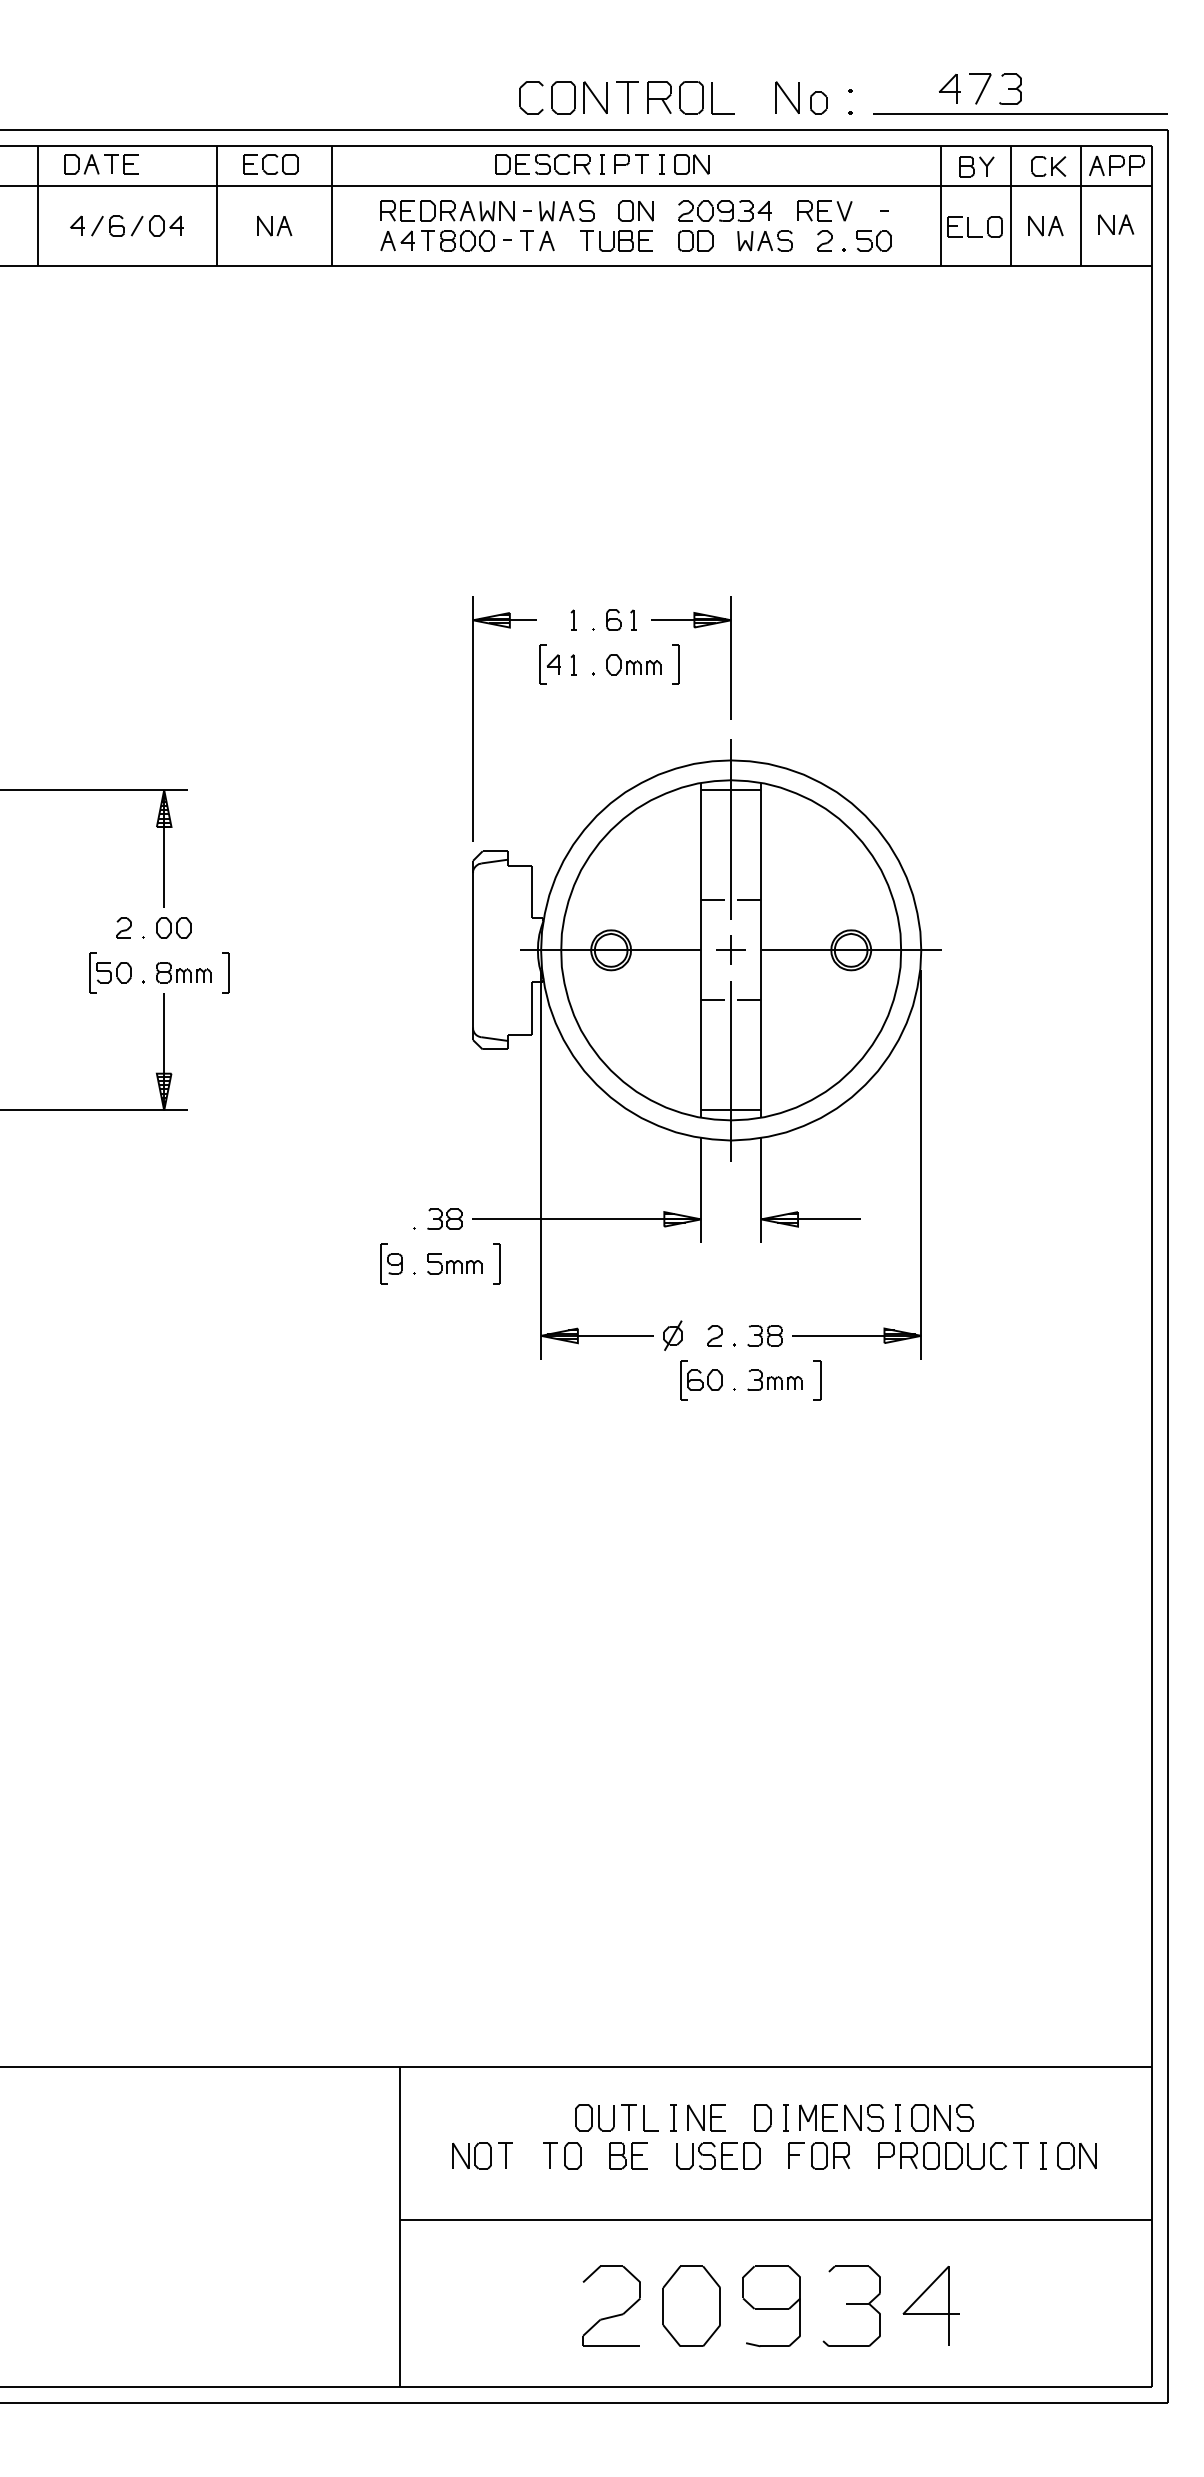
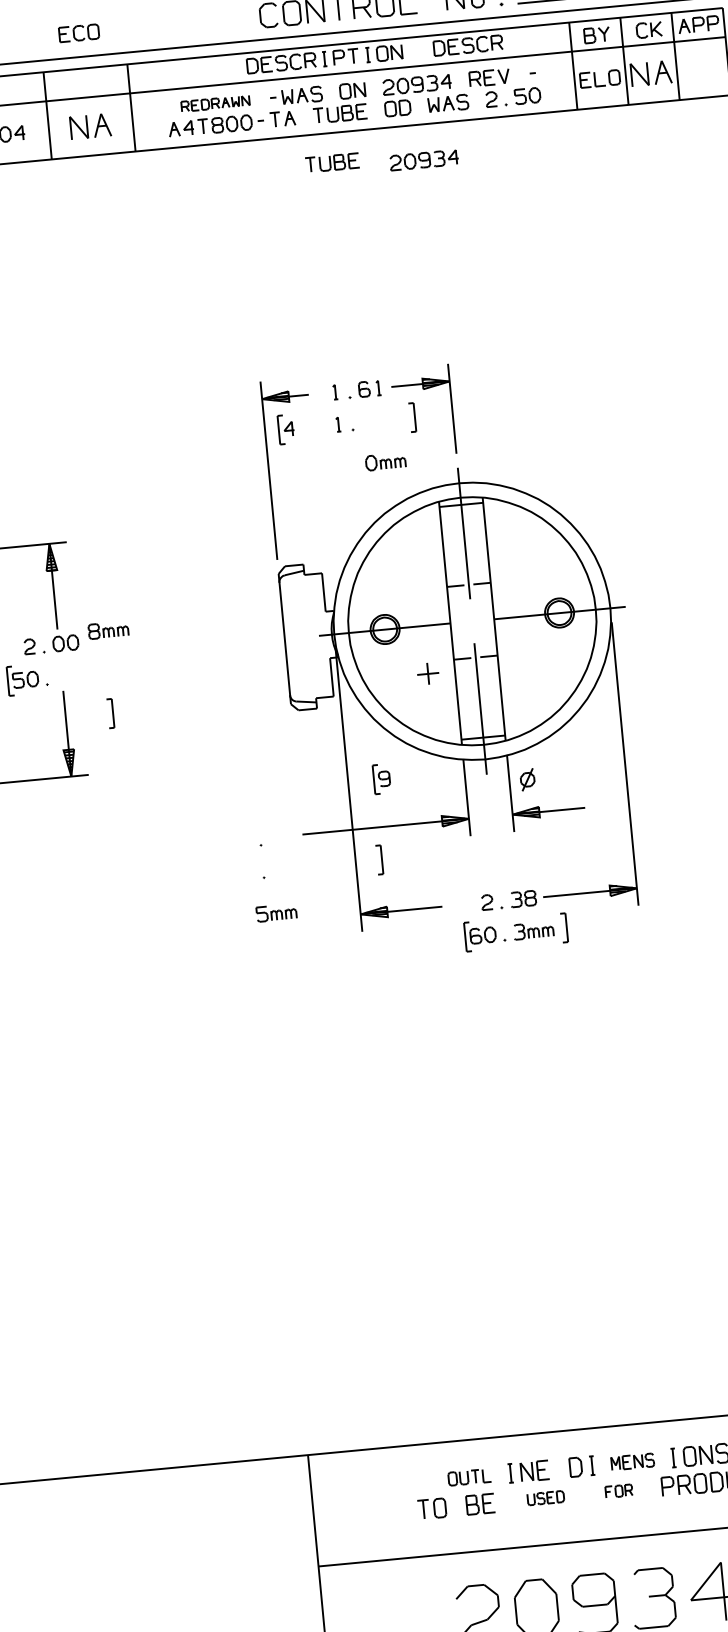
part: (263, 164) -> (73, 33), moved
part: (799, 164) -> (467, 45), added
part: (447, 210) -> (215, 103), size x0.7
part: (1116, 224) -> (702, 67), removed
part: (274, 225) -> (90, 125), size x1.6
part: (1045, 225) -> (650, 73), size x1.6
part: (599, 306) -> (332, 162), added
part: (724, 314) -> (423, 159), added
part: (549, 664) -> (285, 429), moved
part: (633, 664) -> (385, 461), moved
part: (730, 949) -> (427, 673), moved
part: (183, 972) -> (108, 630), moved
part: (225, 972) -> (110, 713), moved
part: (444, 1218) -> (282, 835), removed
part: (391, 1263) -> (381, 778), moved
part: (454, 1263) -> (276, 912), moved
part: (496, 1263) -> (379, 859), moved
part: (672, 1335) -> (527, 779), moved
part: (616, 2117) -> (469, 1477), size x0.7
part: (841, 2117) -> (632, 1461), size x0.7
part: (482, 2155) -> (374, 1513), removed
part: (718, 2155) -> (545, 1497), size x0.6
part: (818, 2155) -> (618, 1490), size x0.6

